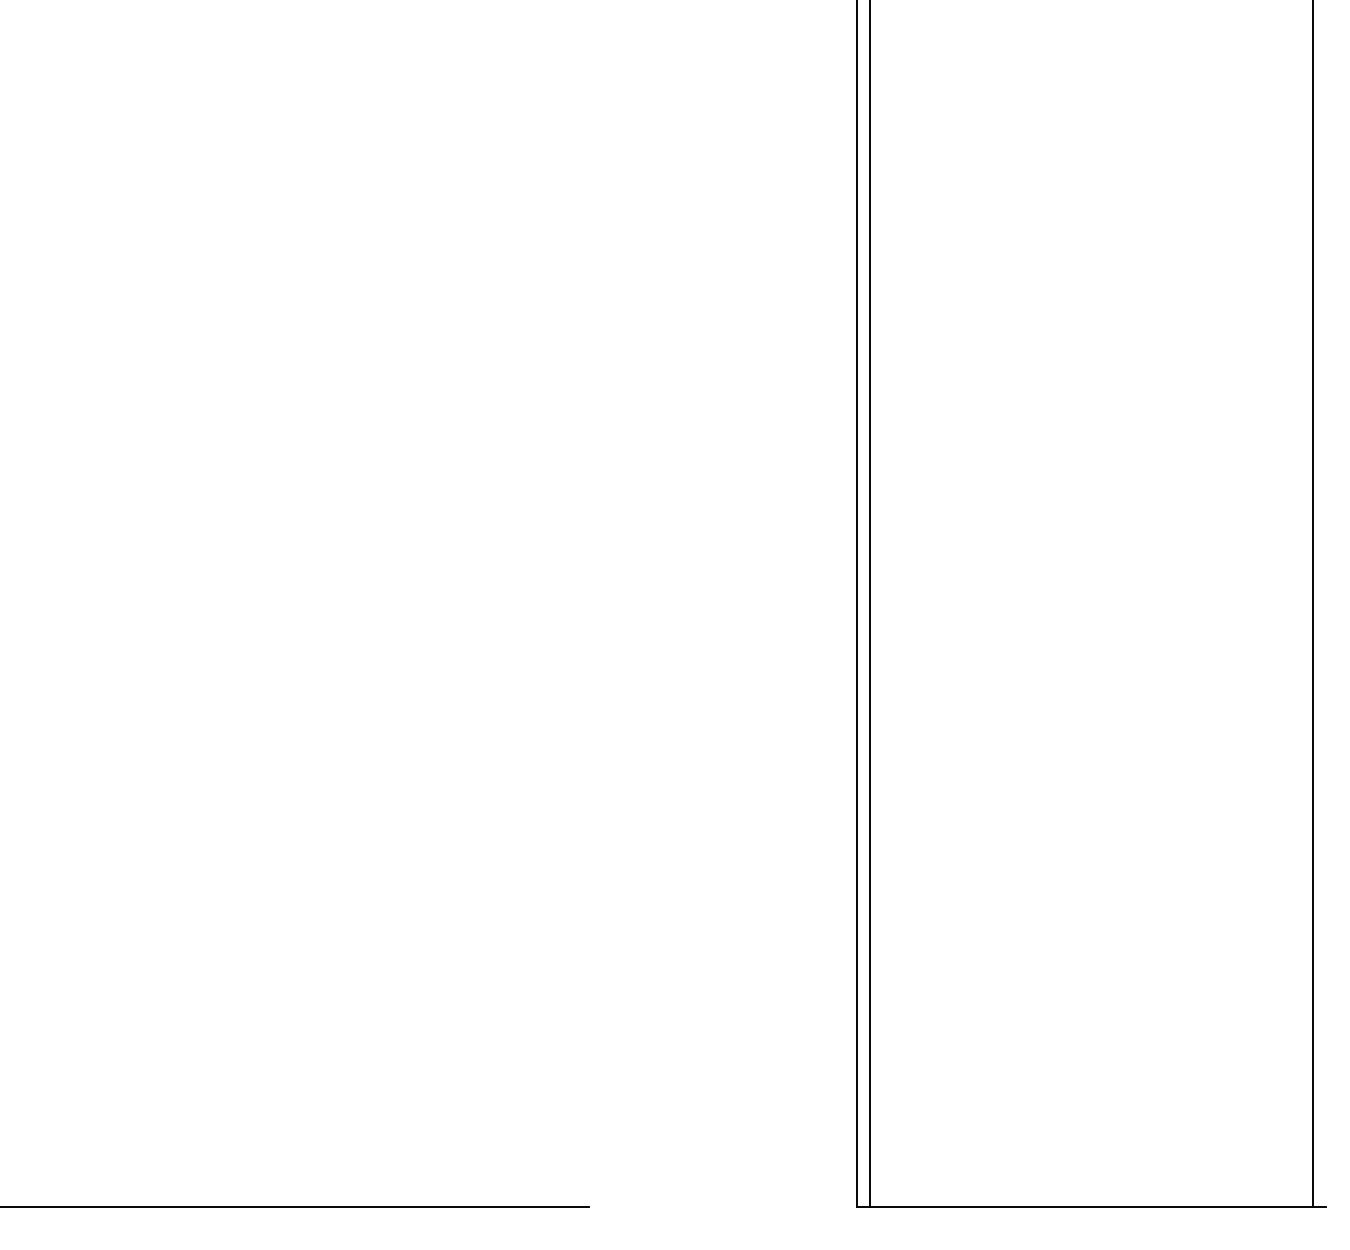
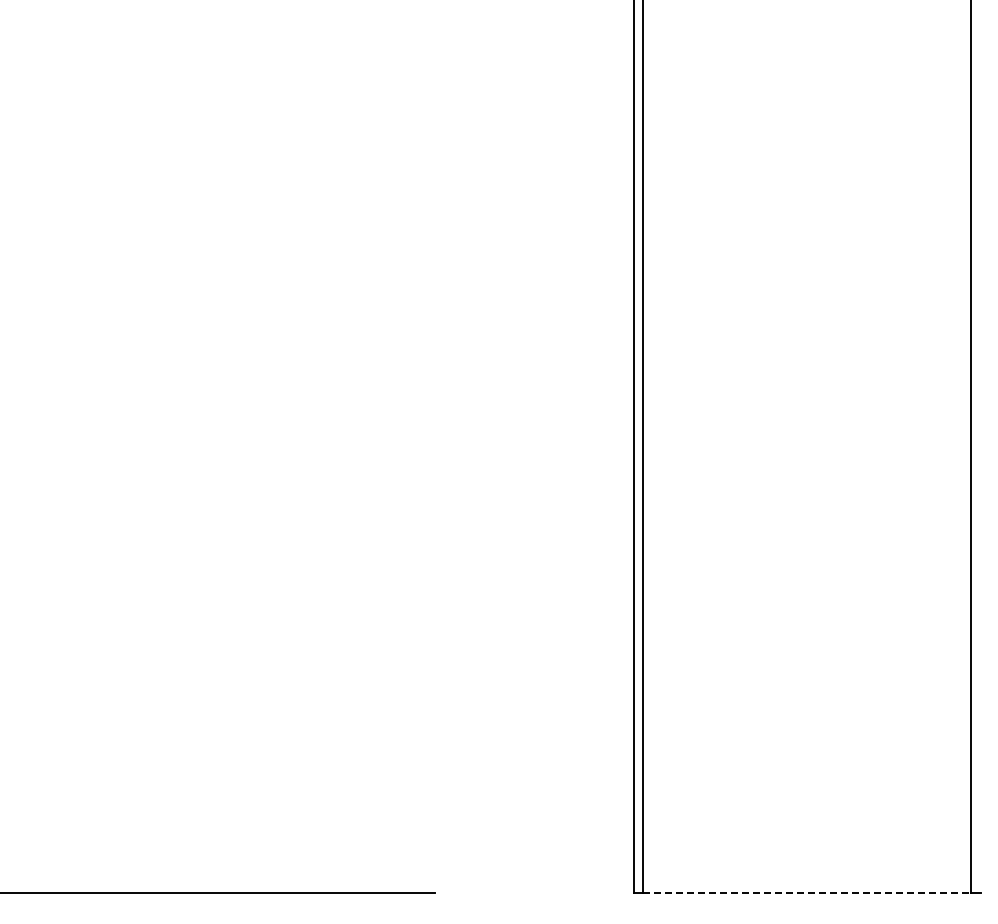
line: (1092, 1207) -> (807, 892), solid -> dashed

